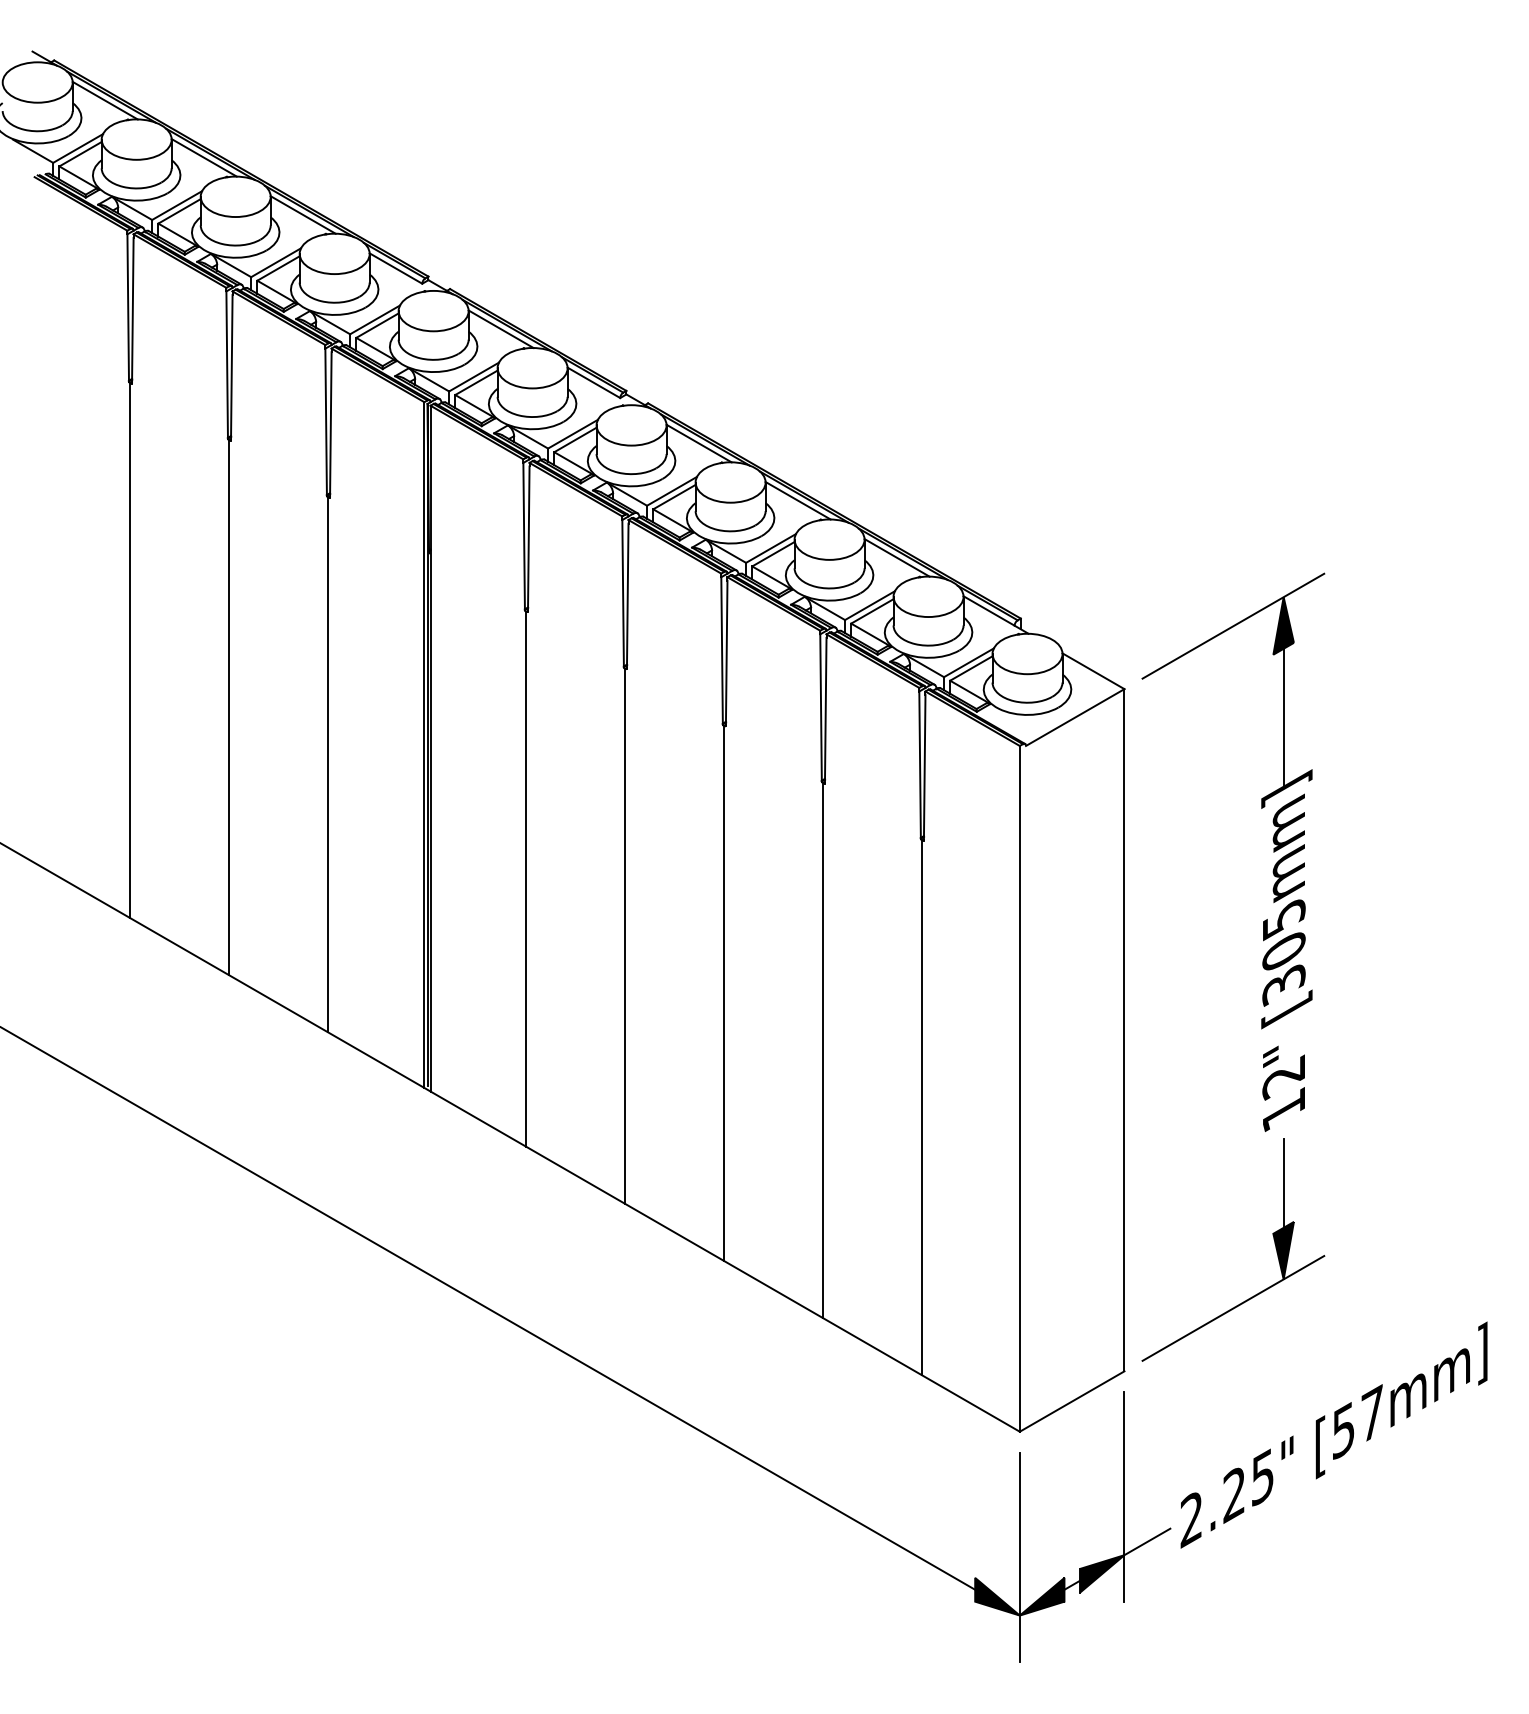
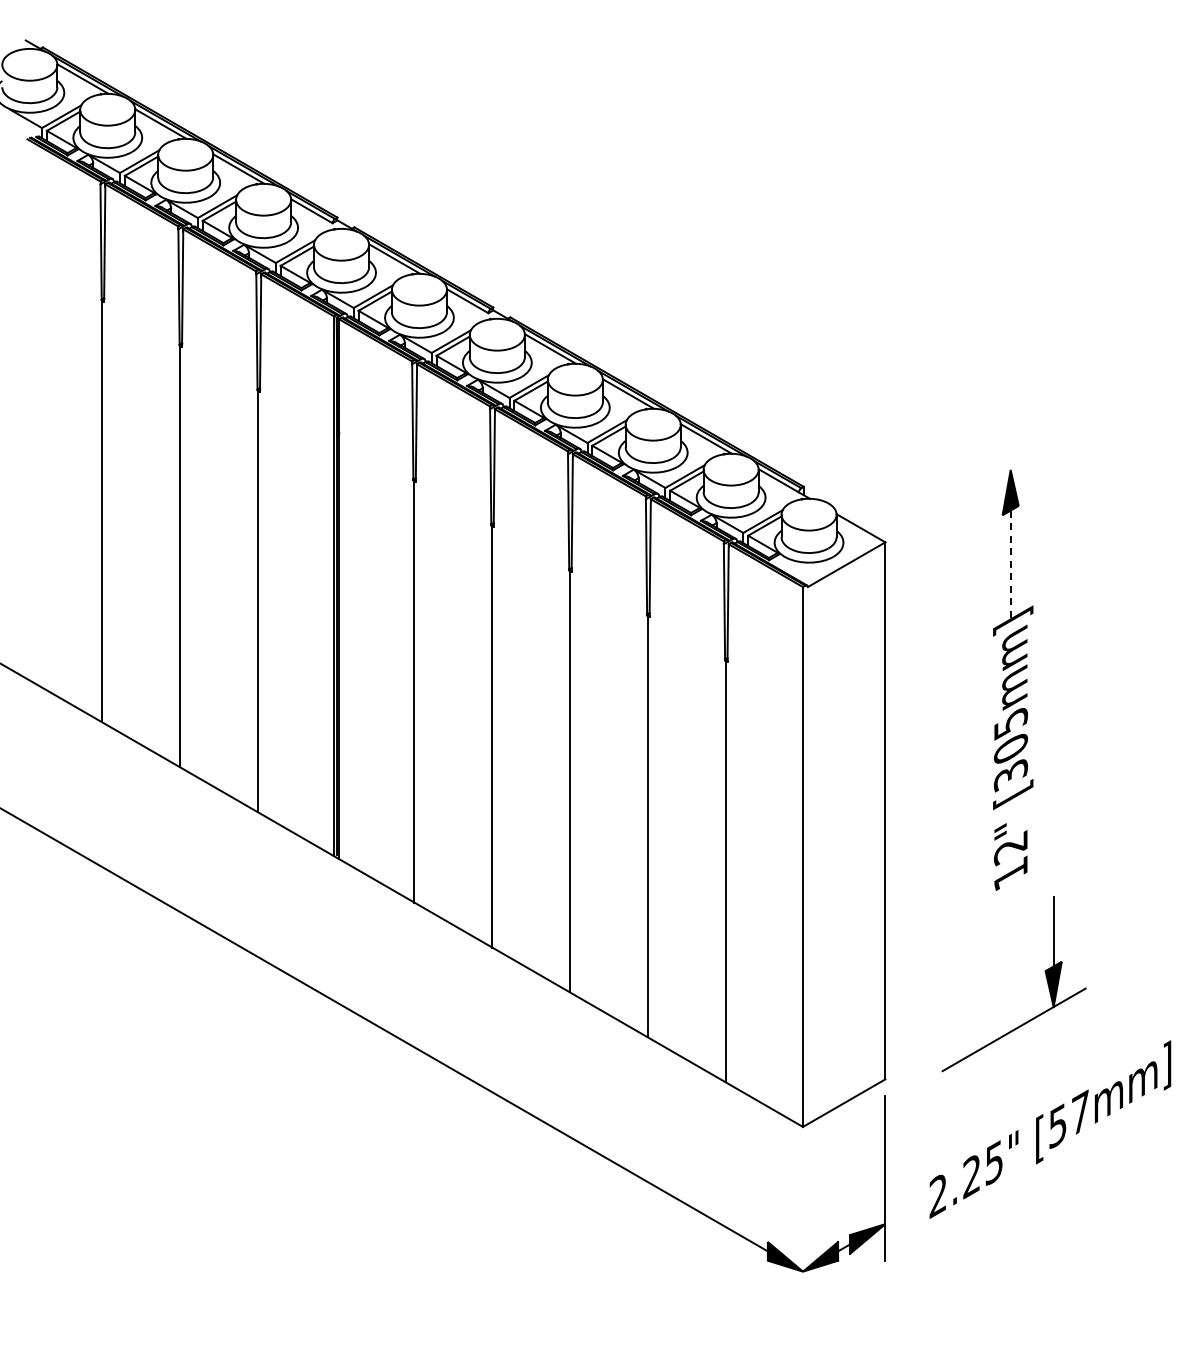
line: (1232, 625) -> (970, 492), removed
line: (1283, 718) -> (1010, 565), solid -> dashed
part: (1273, 1240) -> (1045, 976), moved
line: (1147, 1541) -> (903, 1213), removed
line: (1020, 1556) -> (803, 1225), removed

